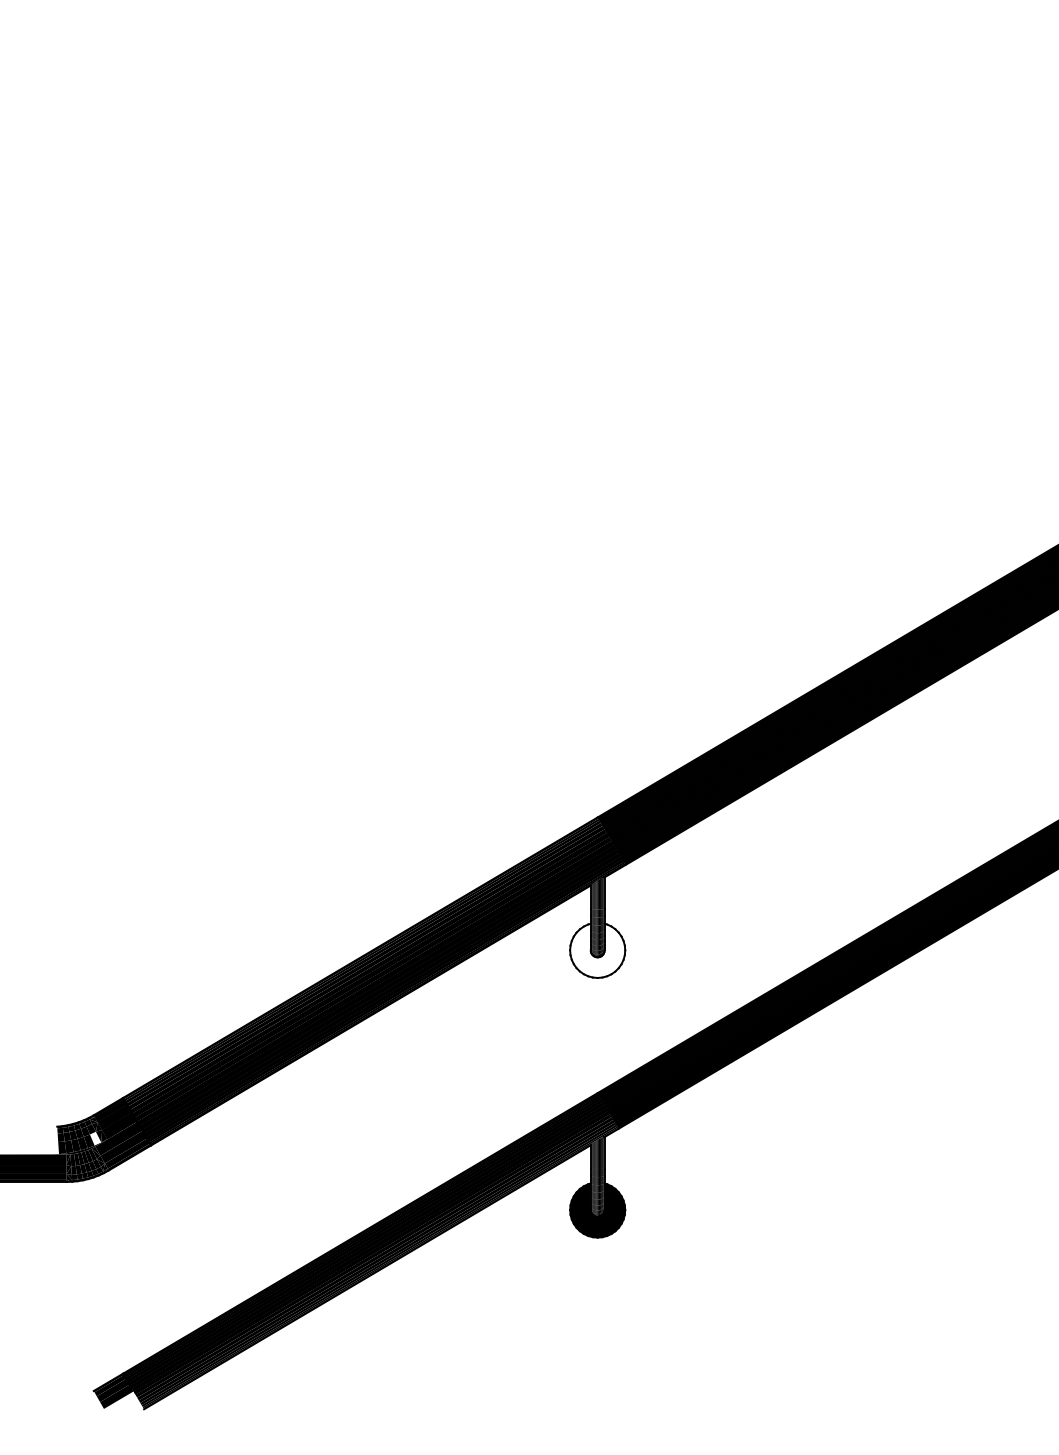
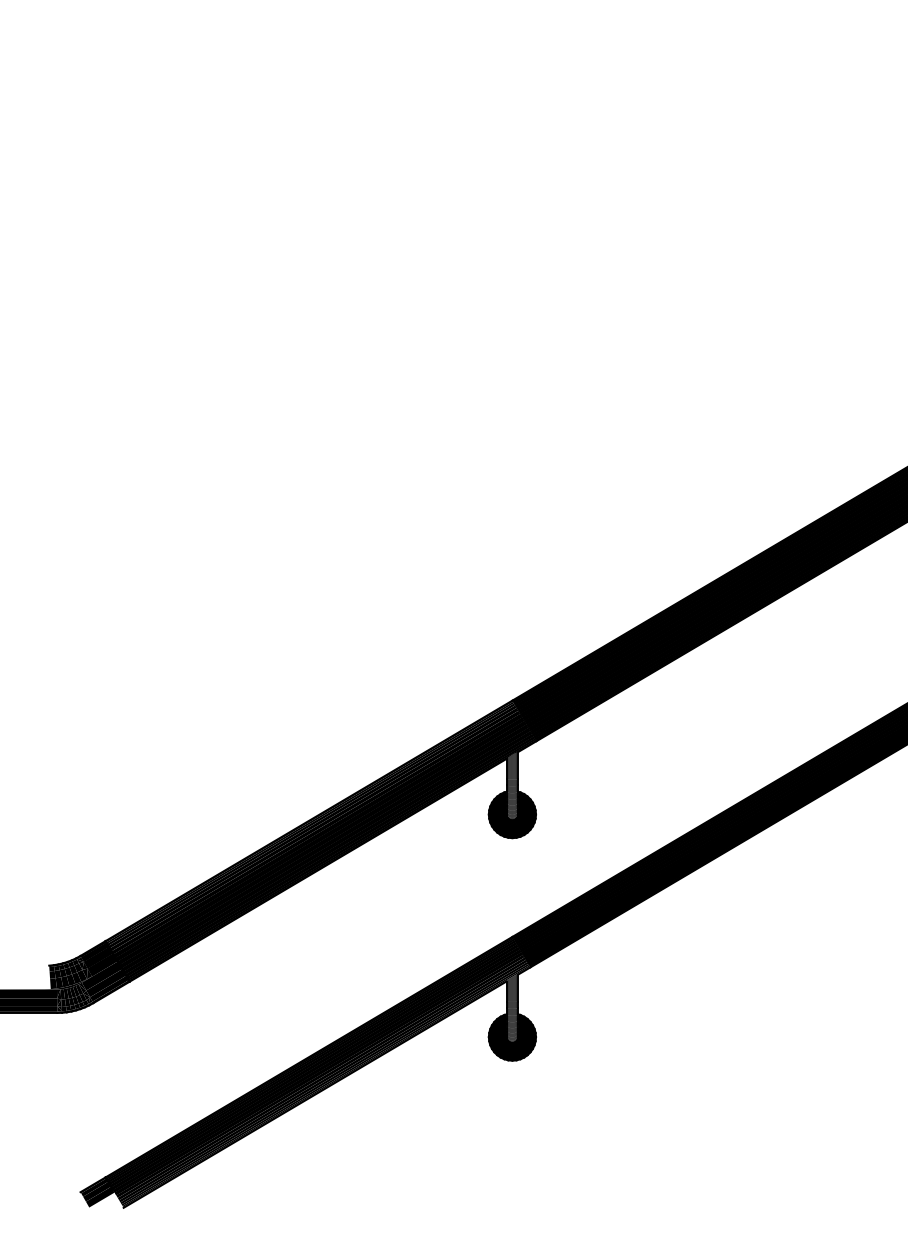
fill: (597, 950) -> (512, 814), added
fill: (372, 979) -> (319, 839), added
fill: (386, 1002) -> (331, 859), added
fill: (95, 1138) -> (82, 975), added

